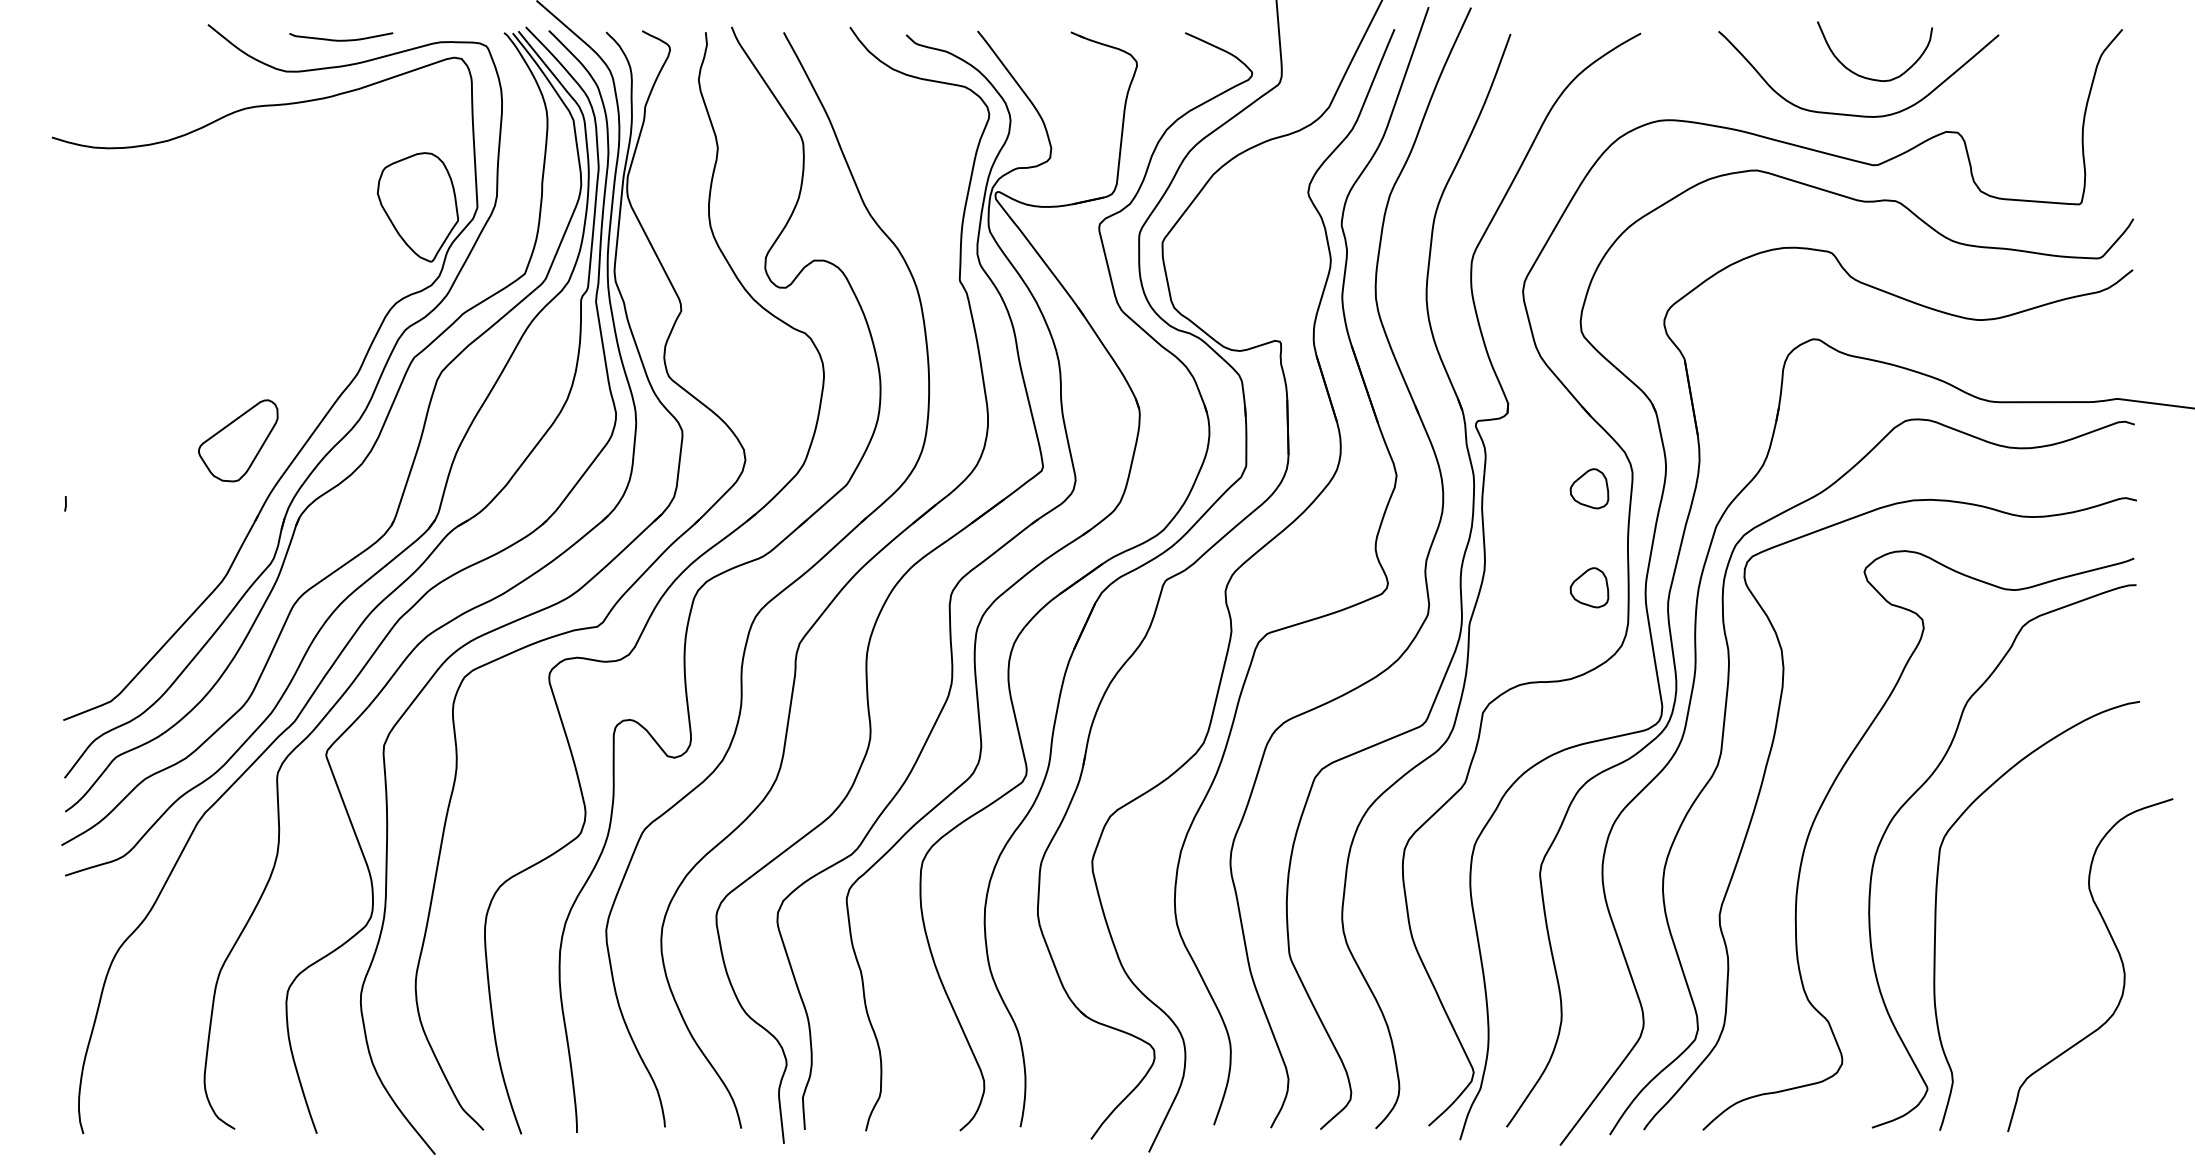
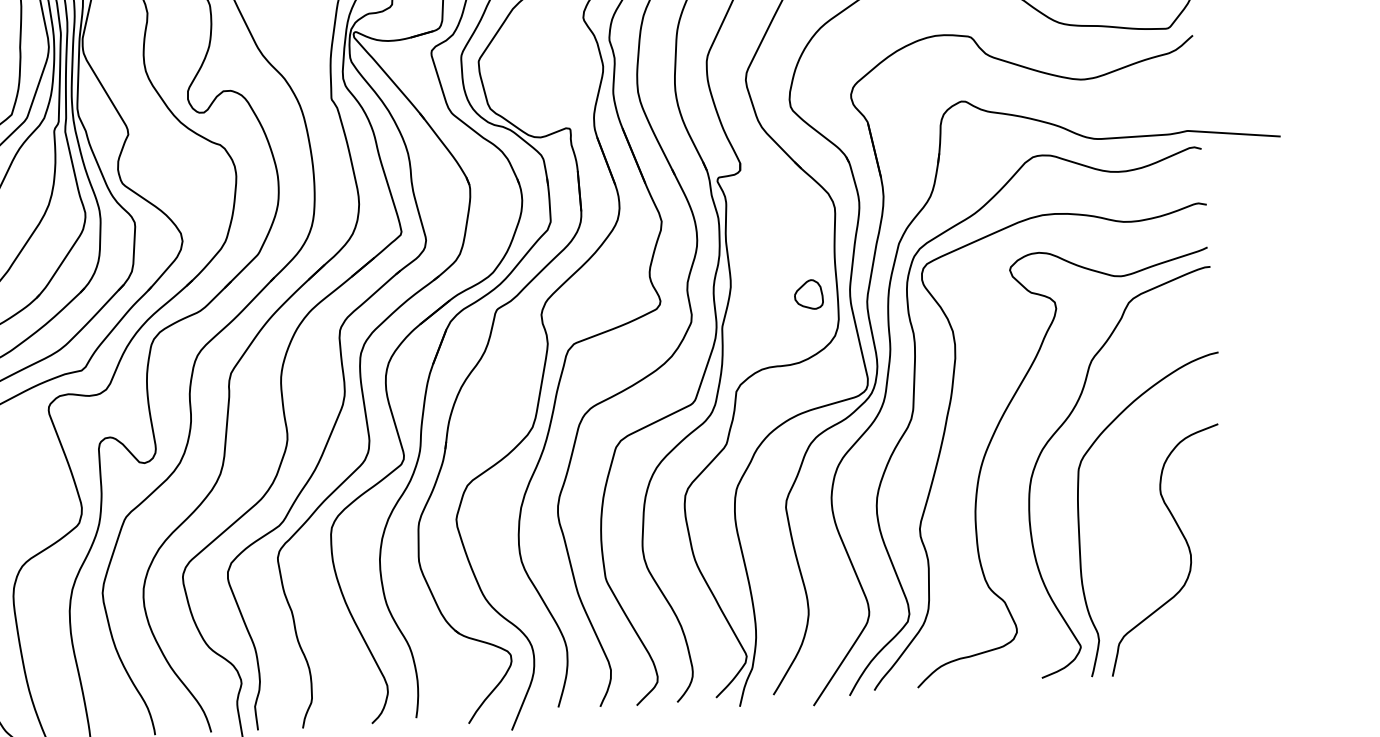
part: (1589, 488) -> (804, 221), removed
curve: (2117, 952) -> (1184, 539), moved

